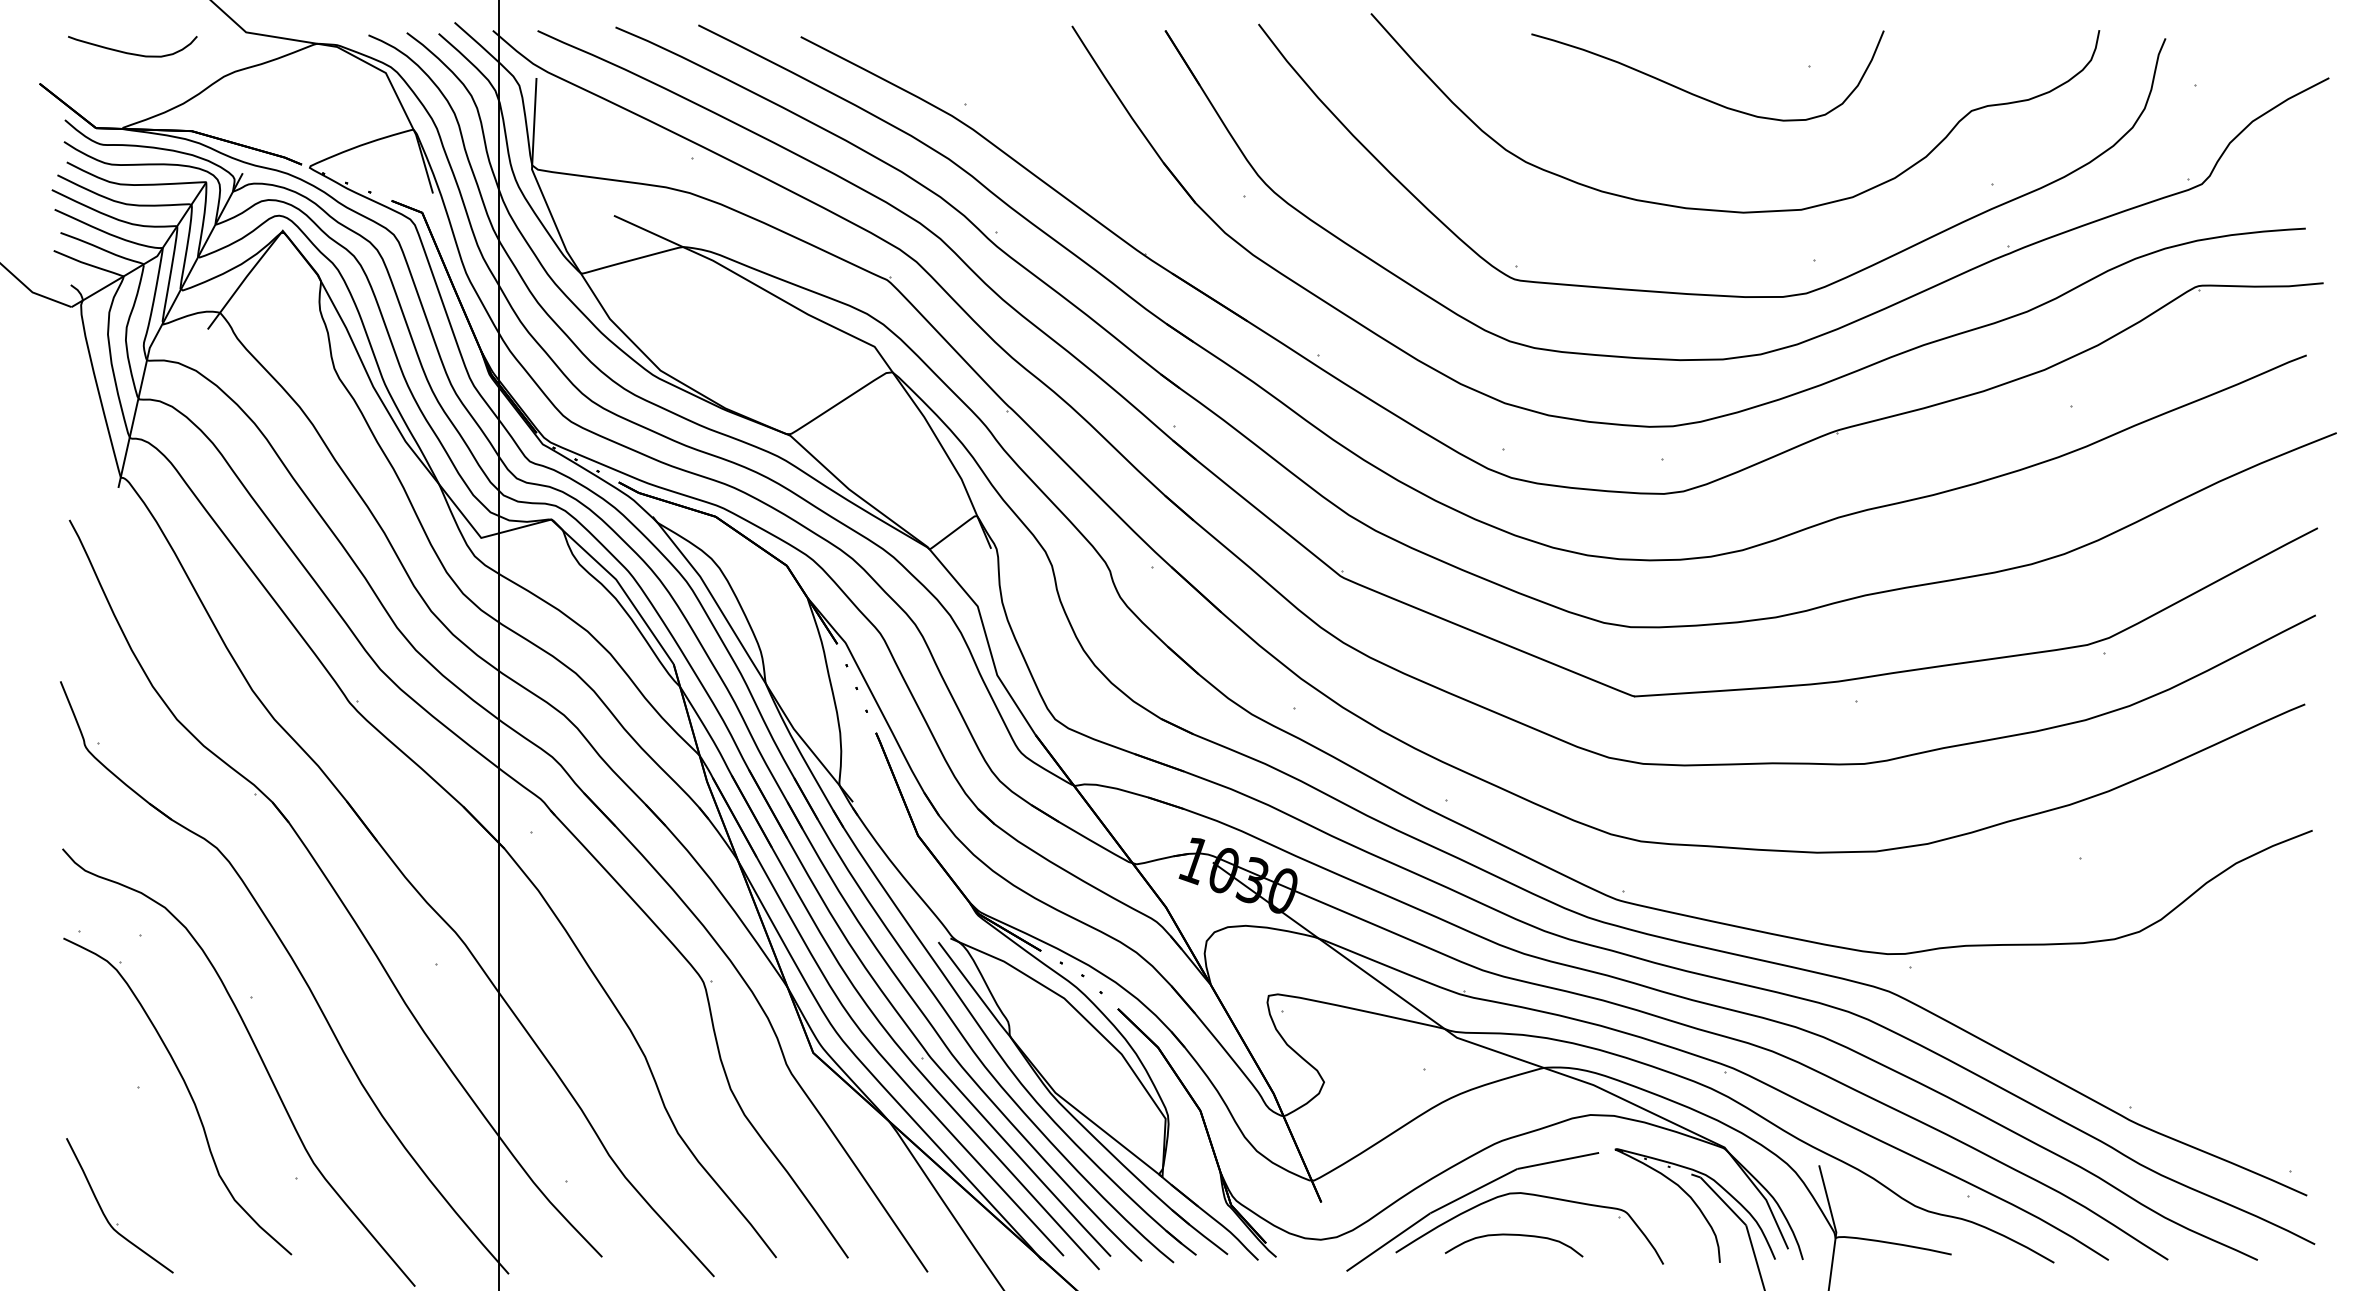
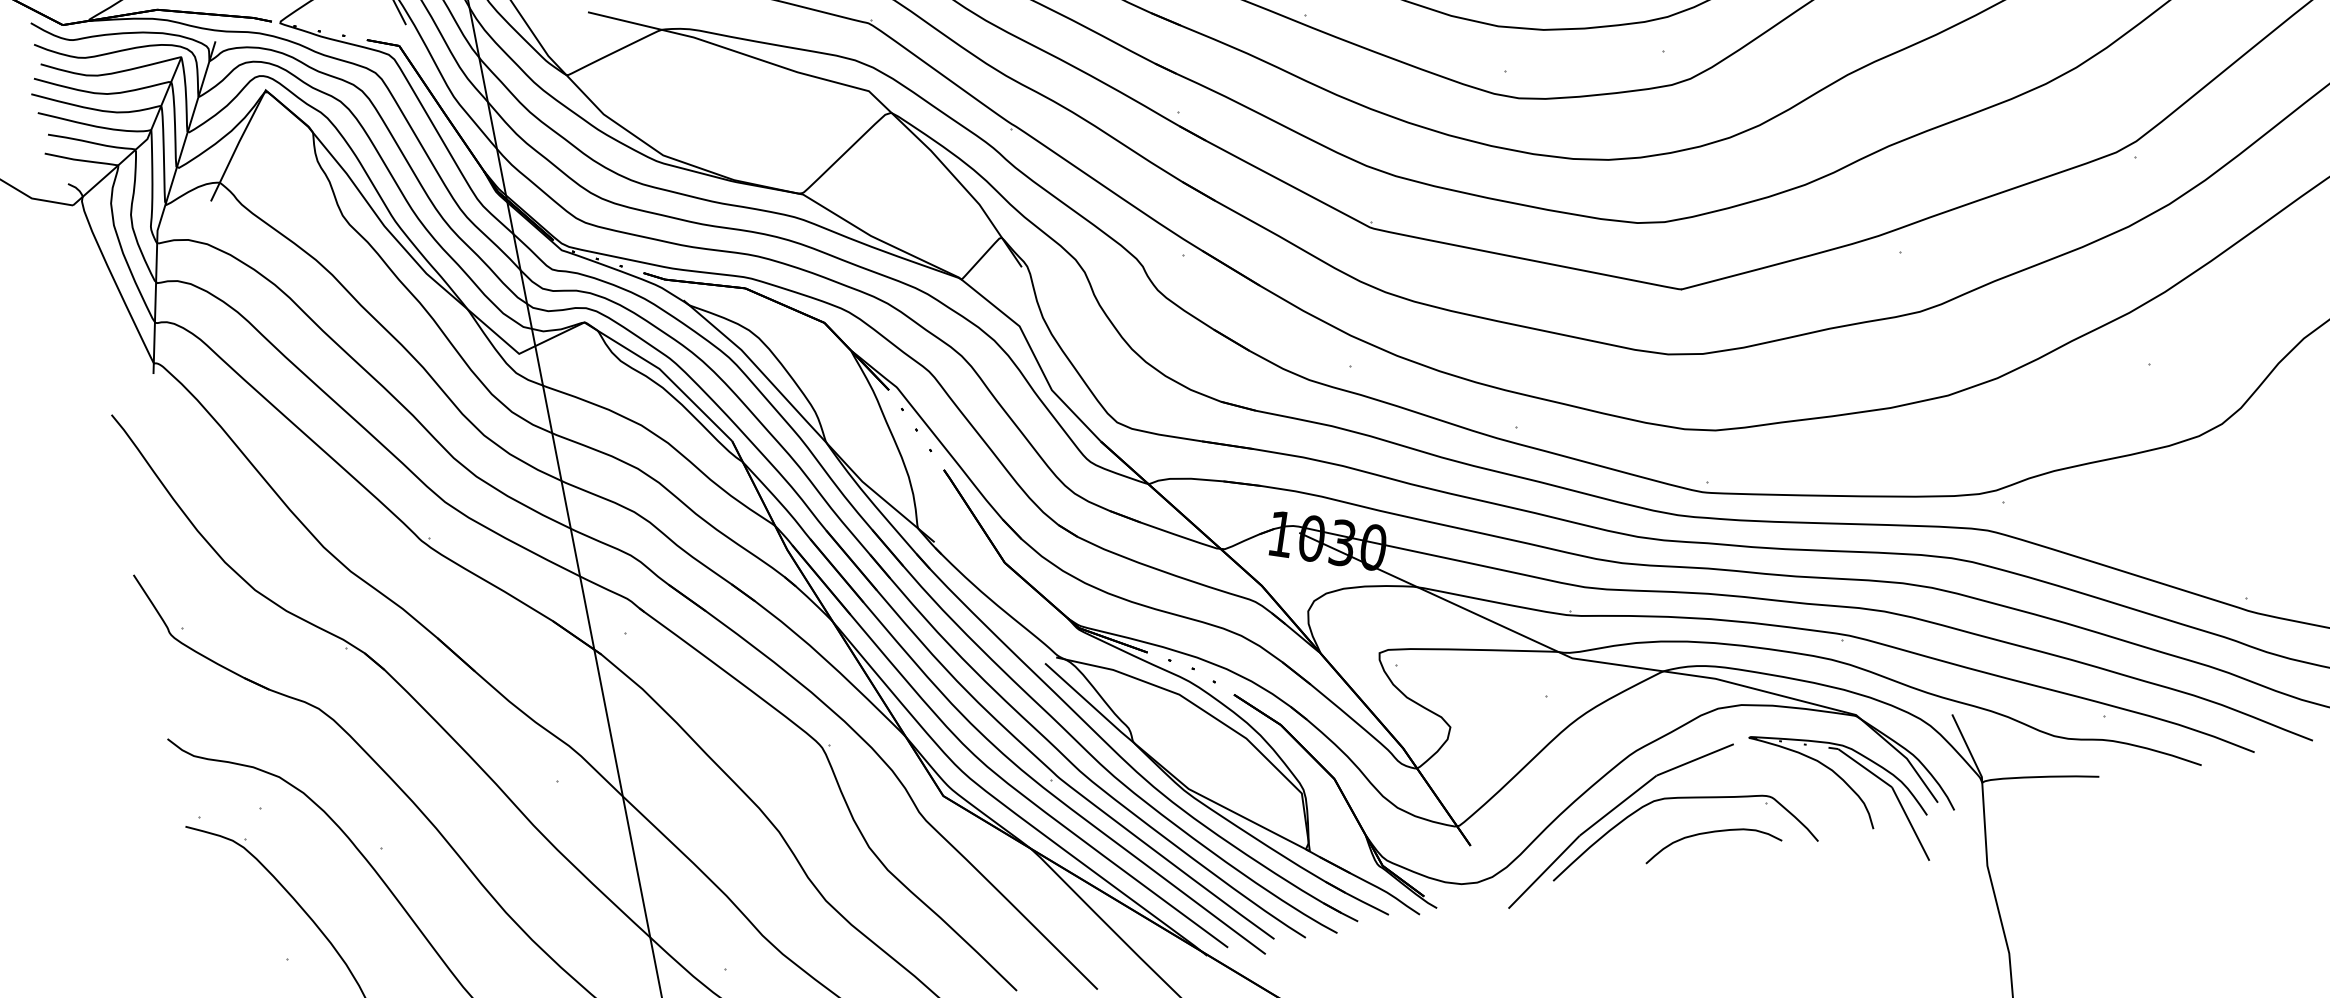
curve: (1513, 1235) -> (1709, 833), moved

